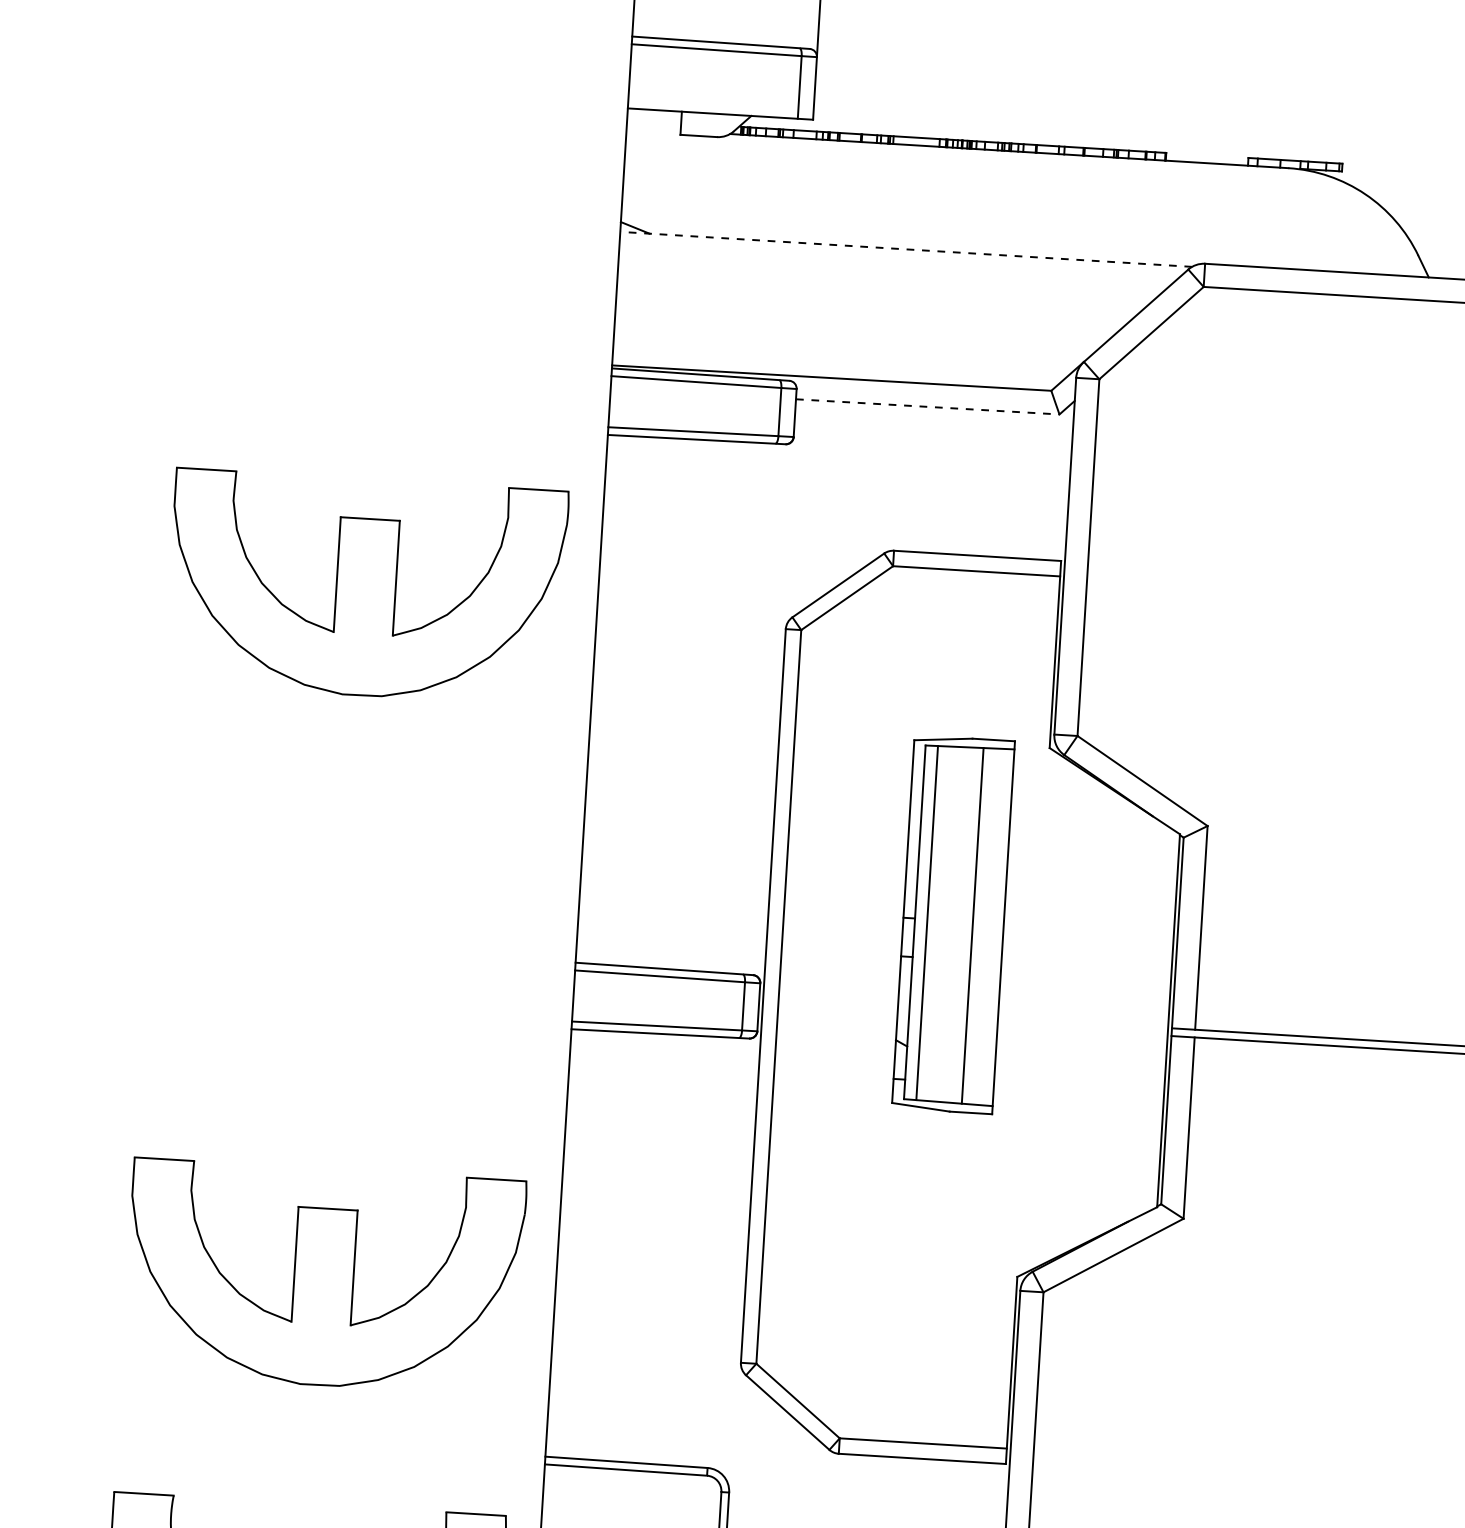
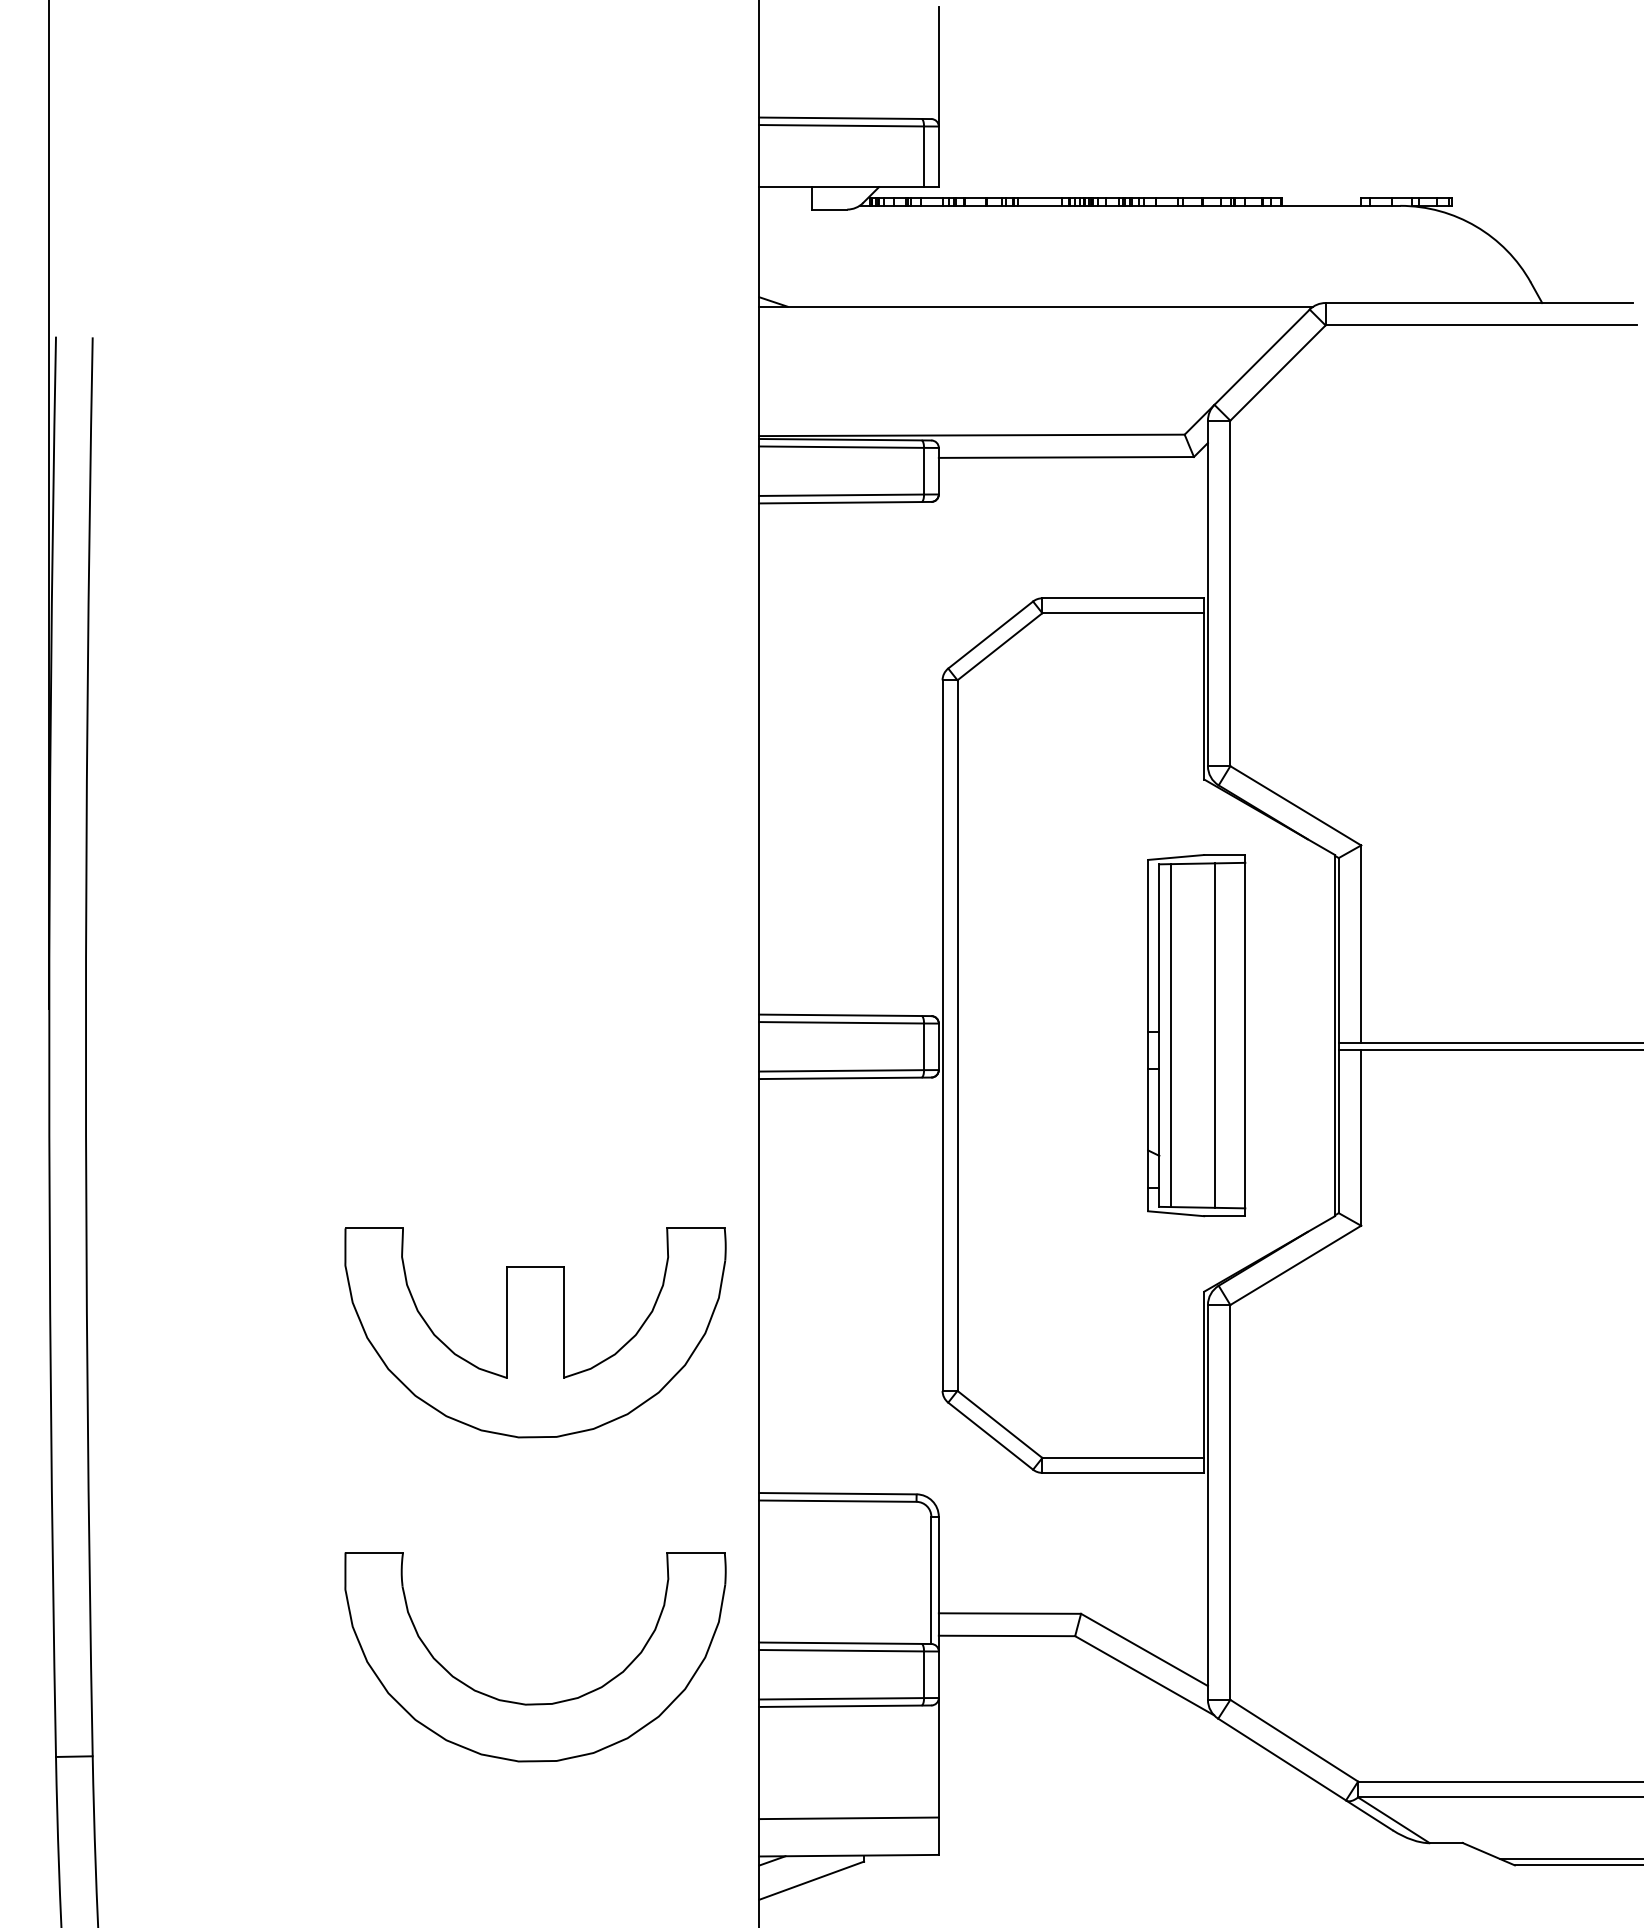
line: (906, 249) -> (1036, 306), dashed -> solid
line: (927, 406) -> (1066, 457), dashed -> solid
part: (366, 587) -> (535, 664), removed
part: (953, 924) -> (1196, 1035), moved

